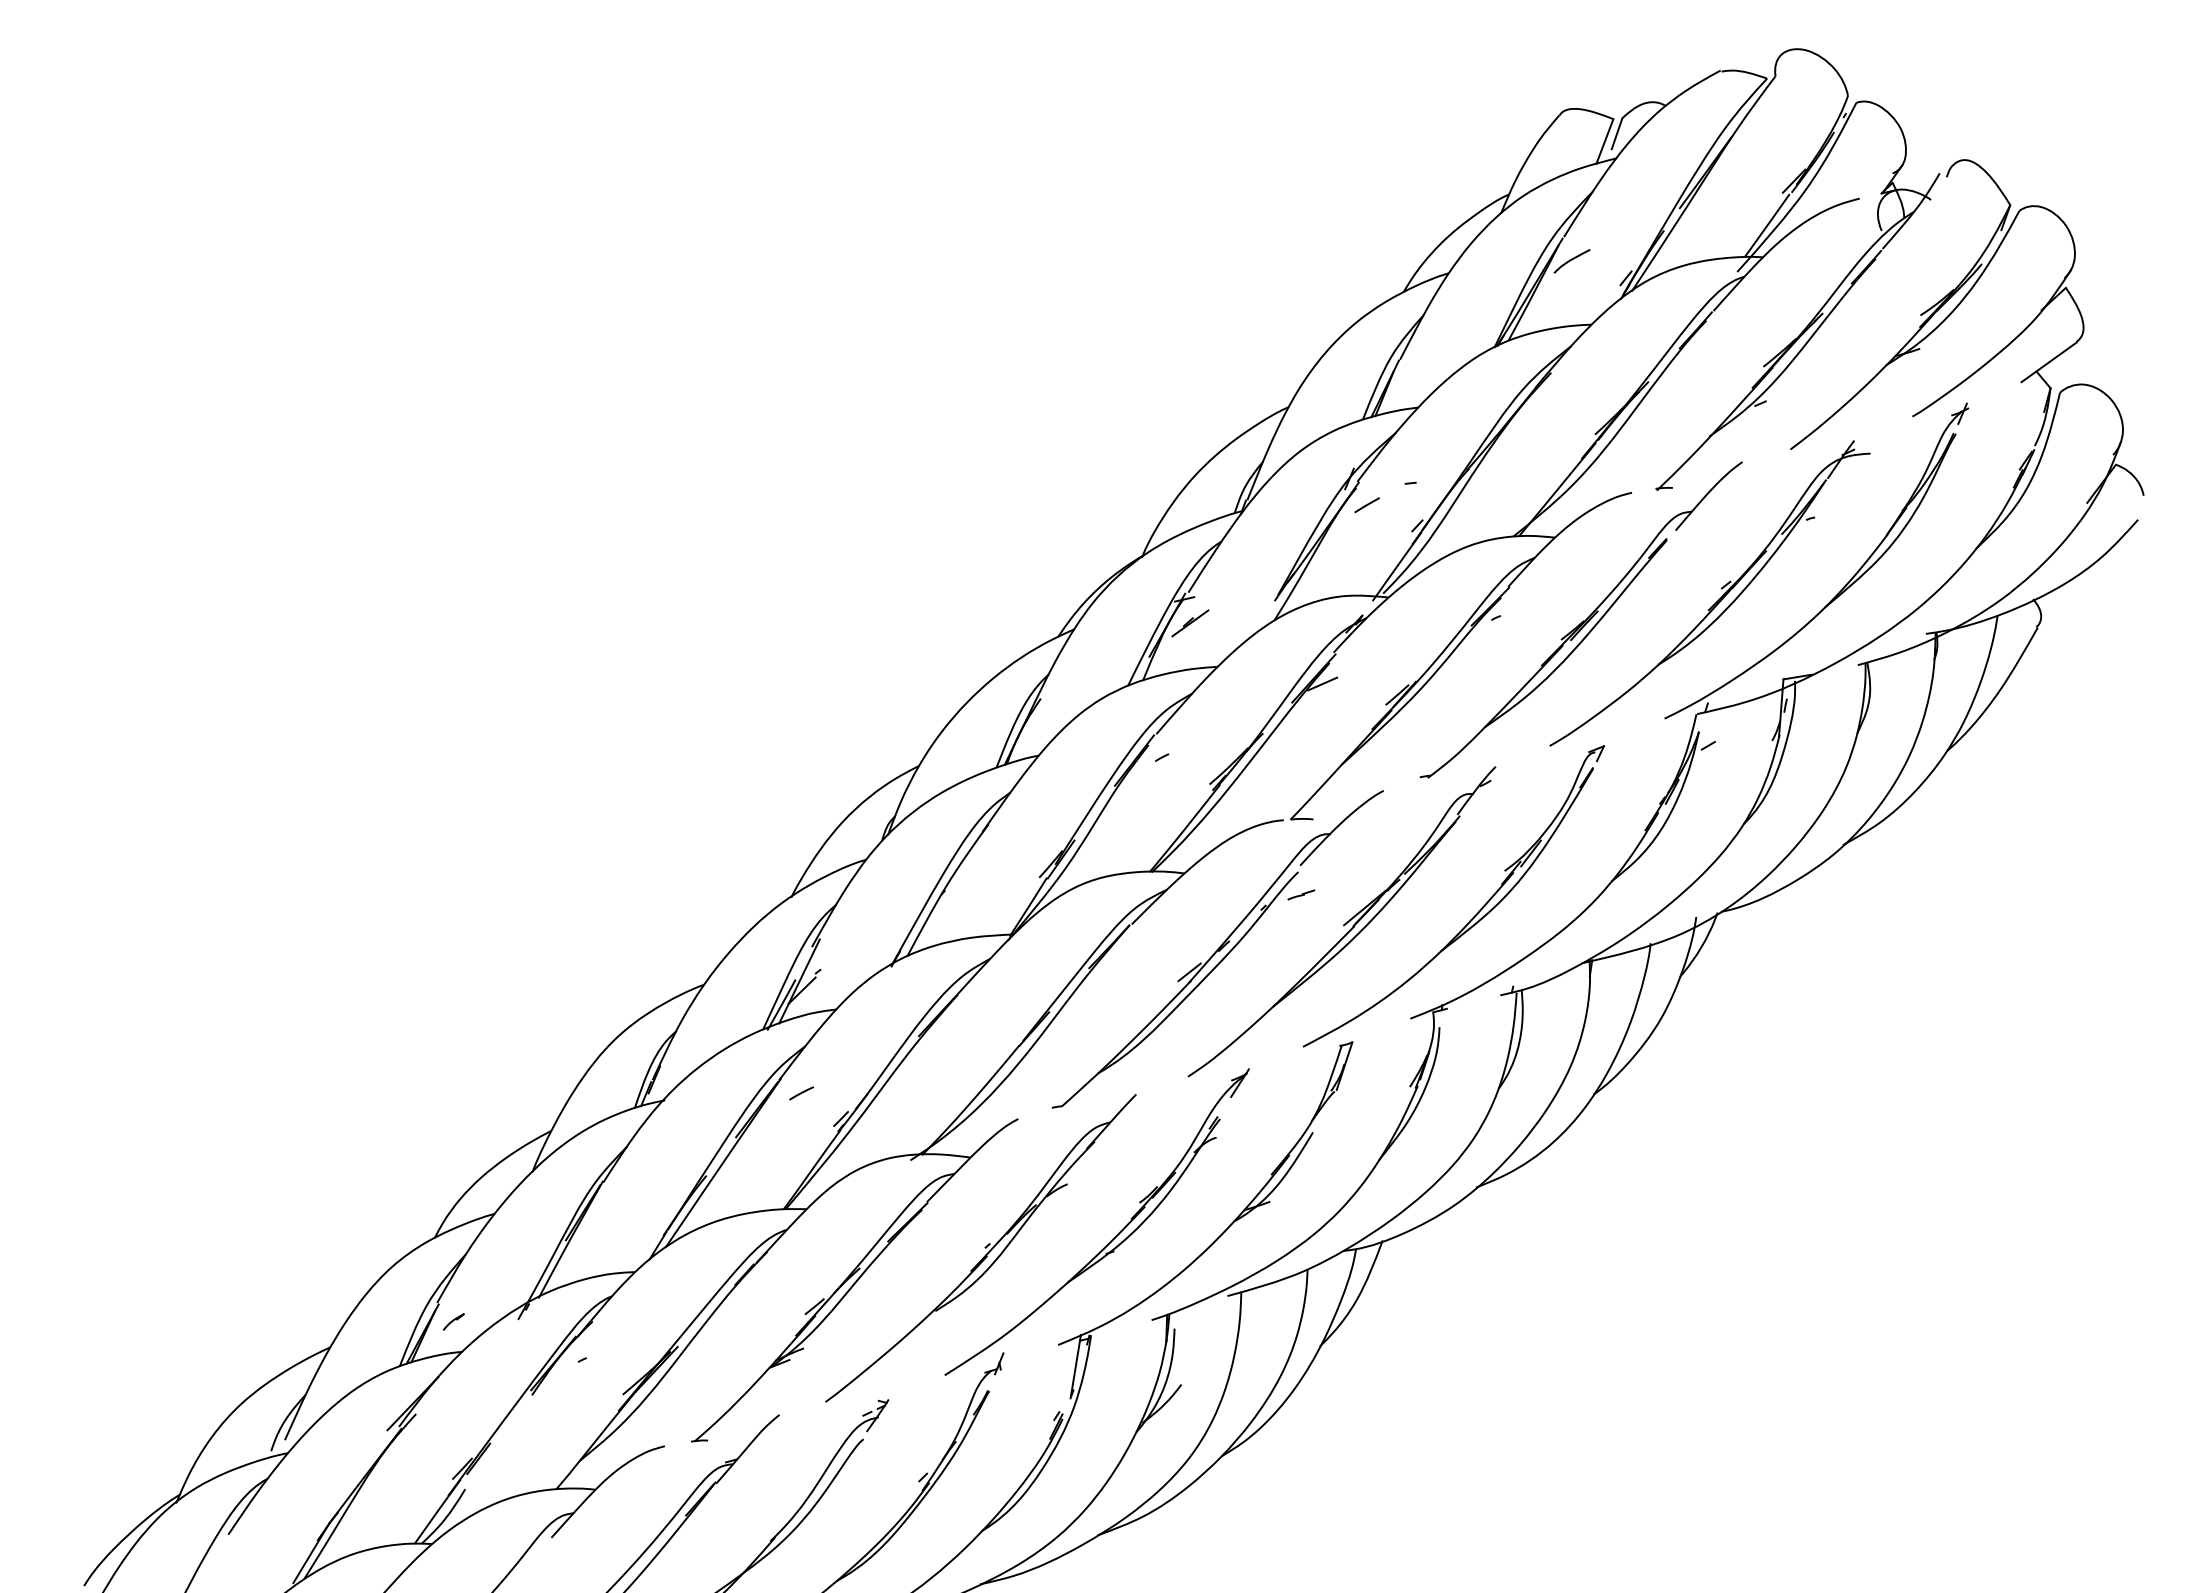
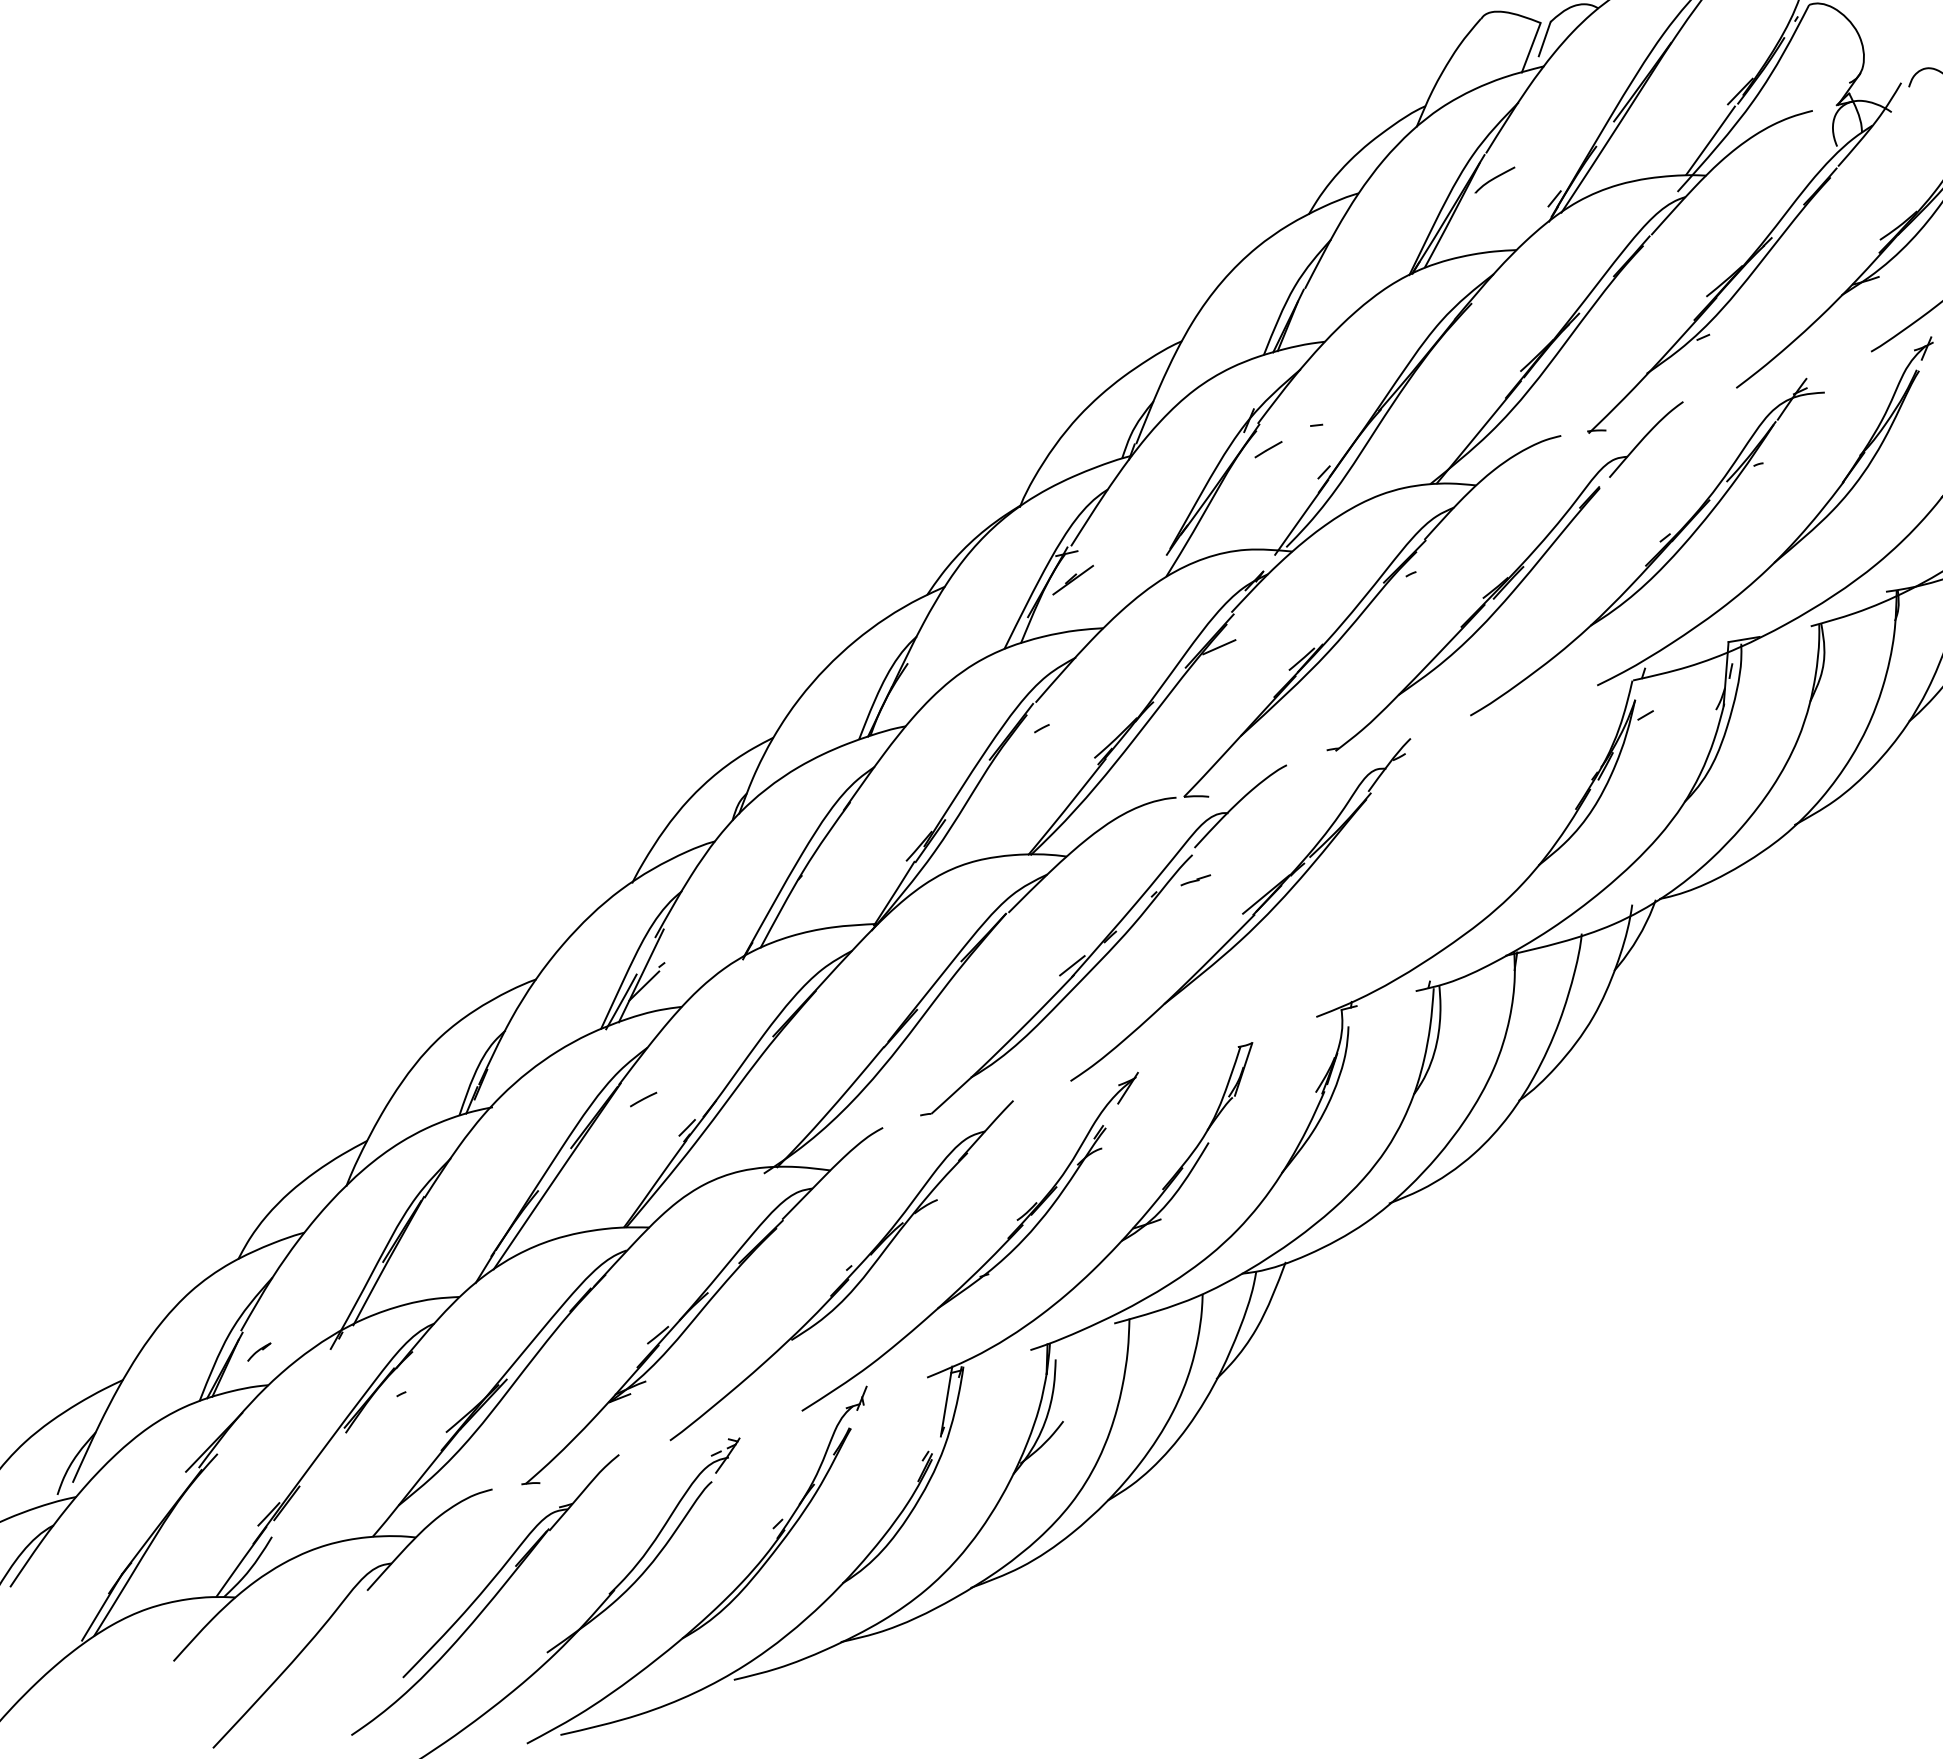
part: (1473, 916) -> (1386, 904), removed

